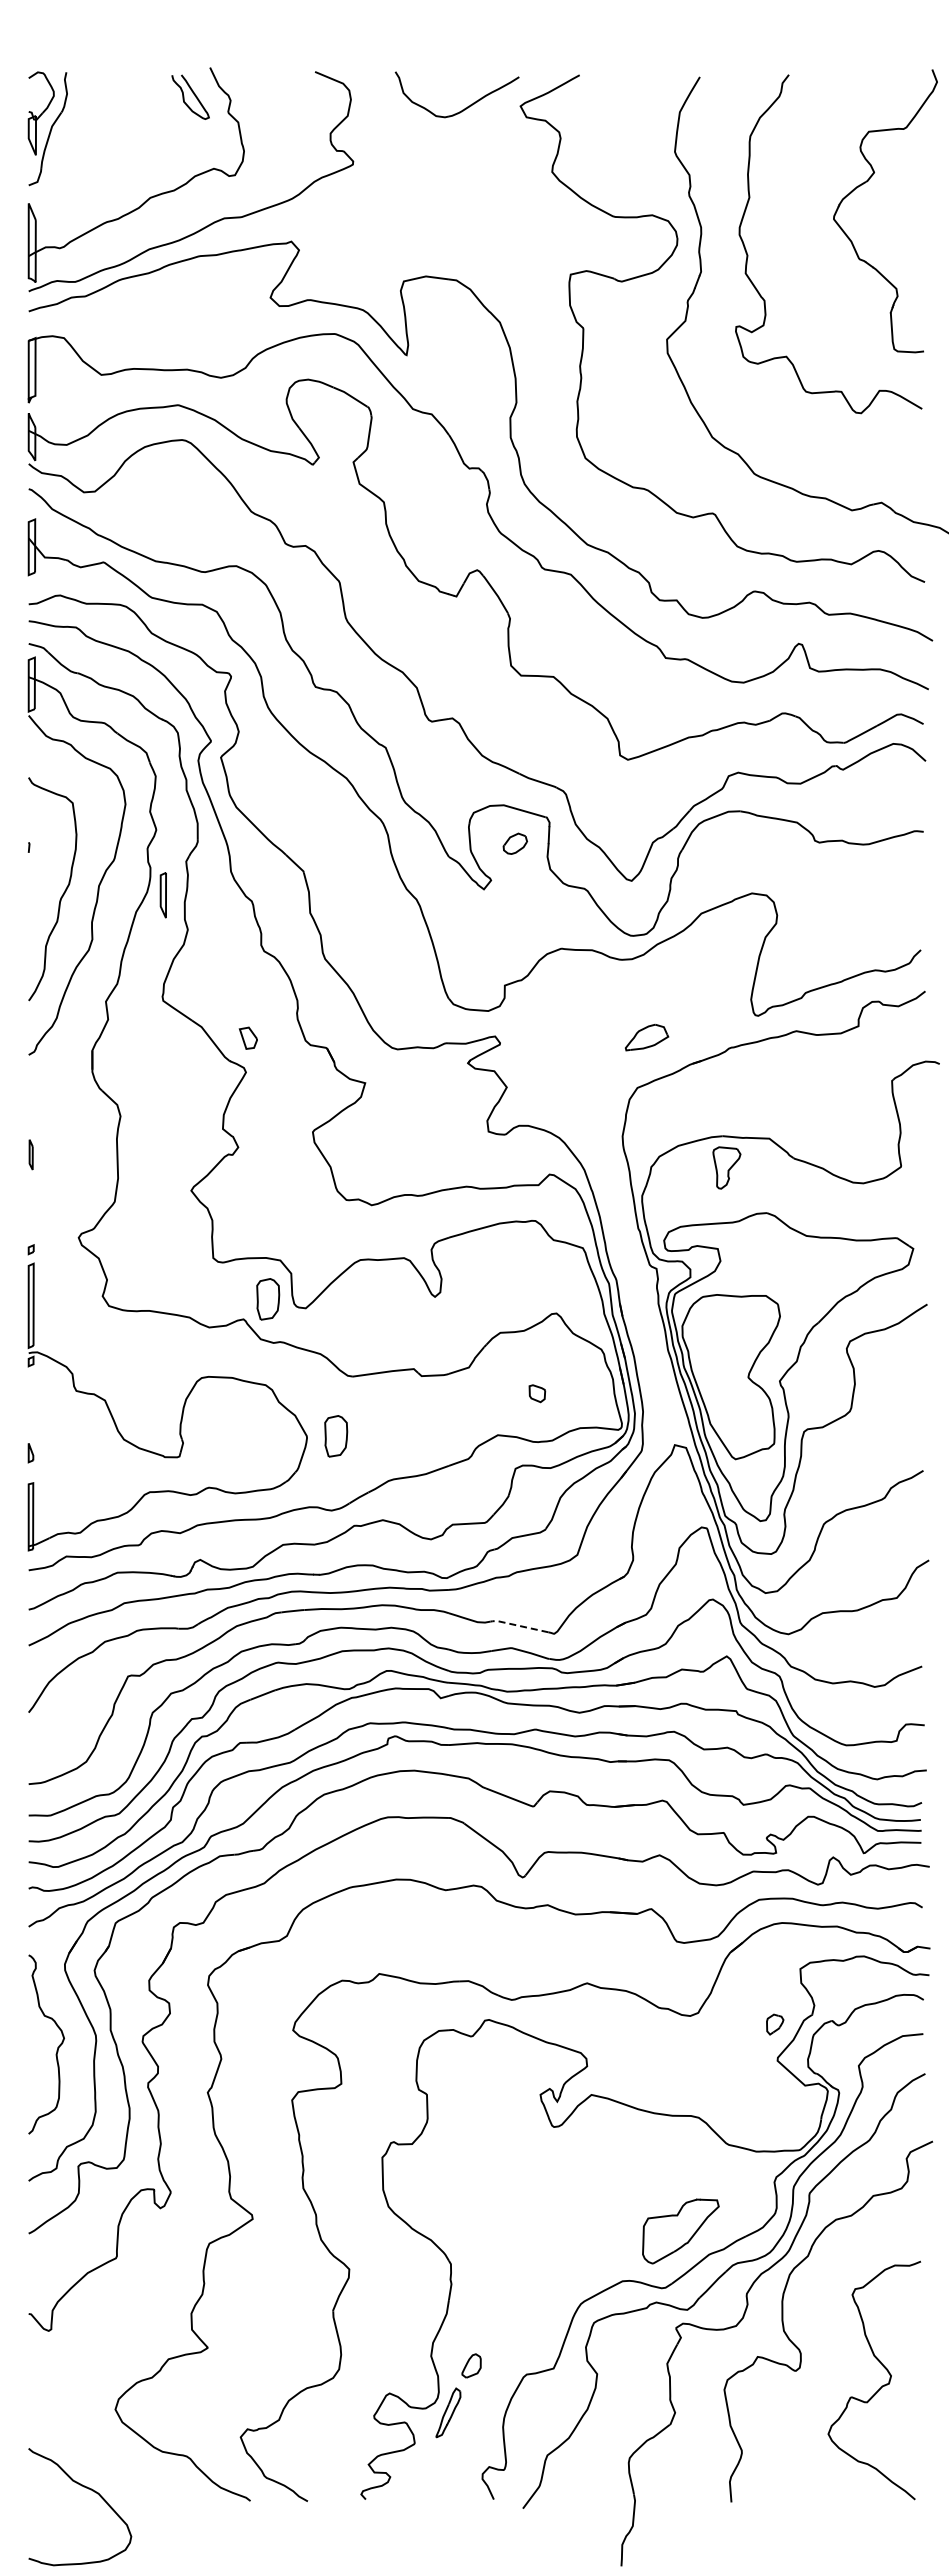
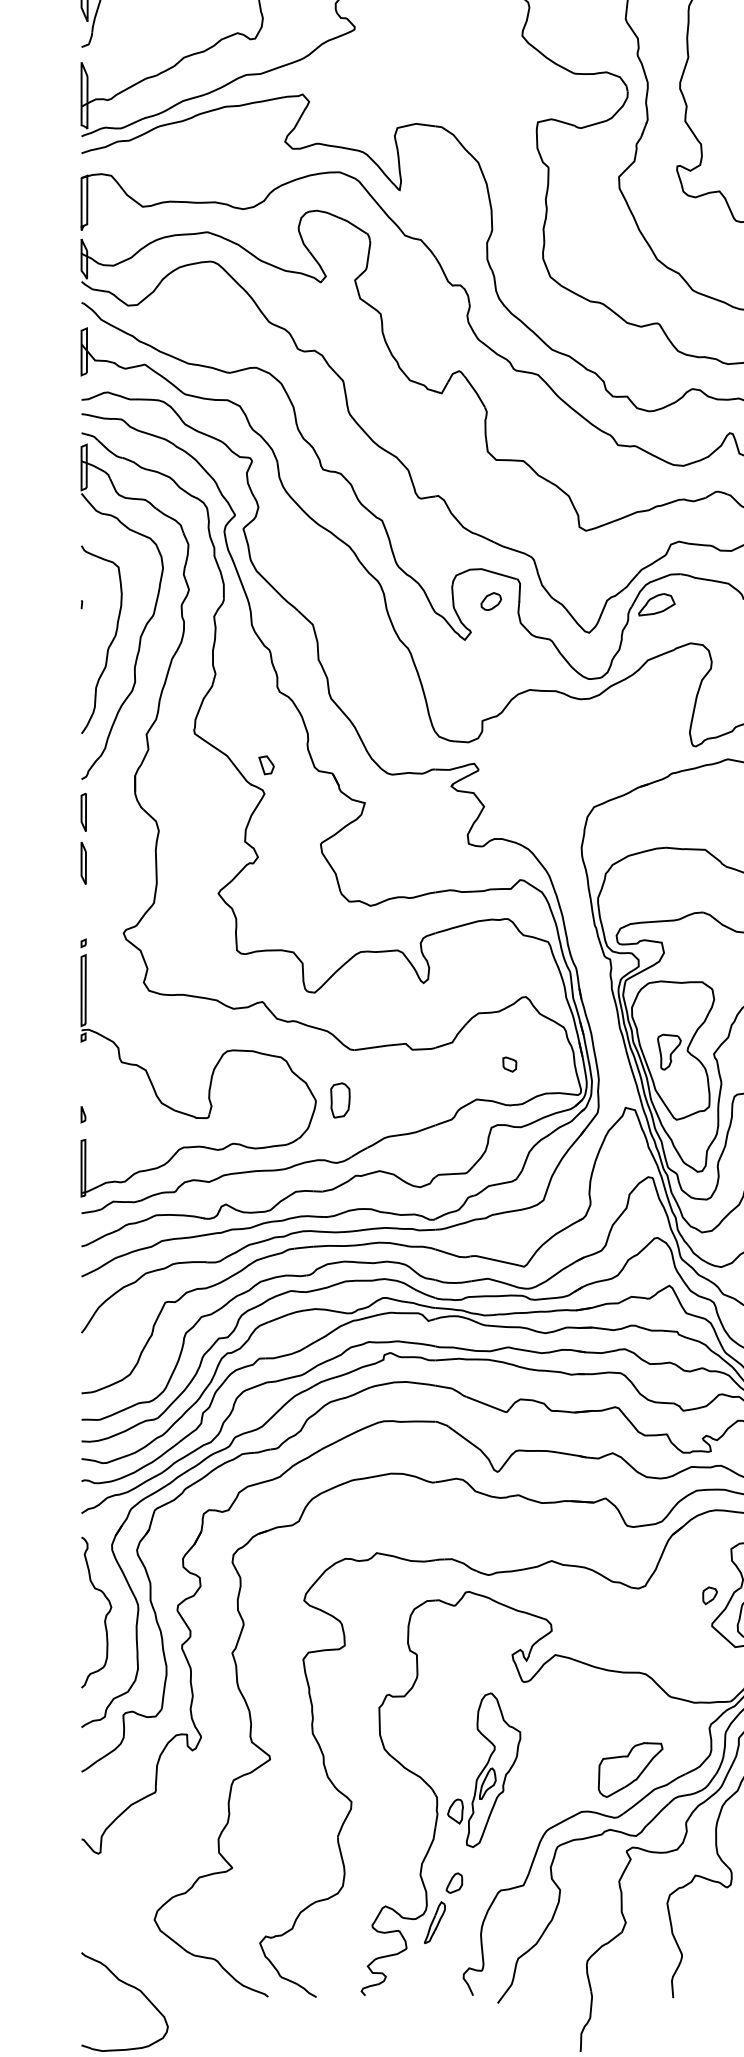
part: (162, 895) -> (83, 812), moved
part: (646, 1037) -> (656, 604), moved
part: (30, 1154) -> (83, 863), size x1.67
part: (726, 1167) -> (669, 1051), moved
part: (268, 1299) -> (283, 985), removed
line: (517, 1625) -> (493, 1259), dashed -> solid
part: (506, 2231) -> (483, 1769), added

